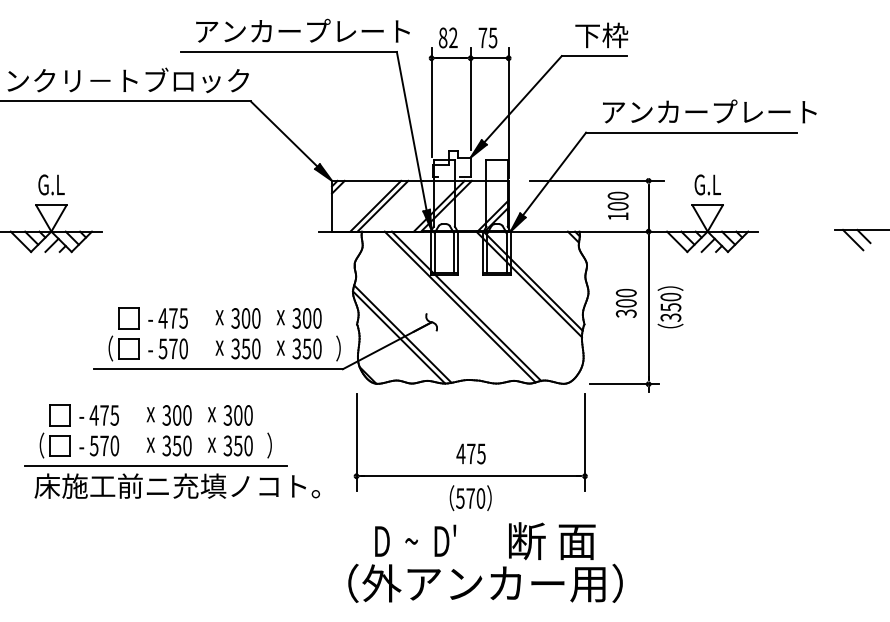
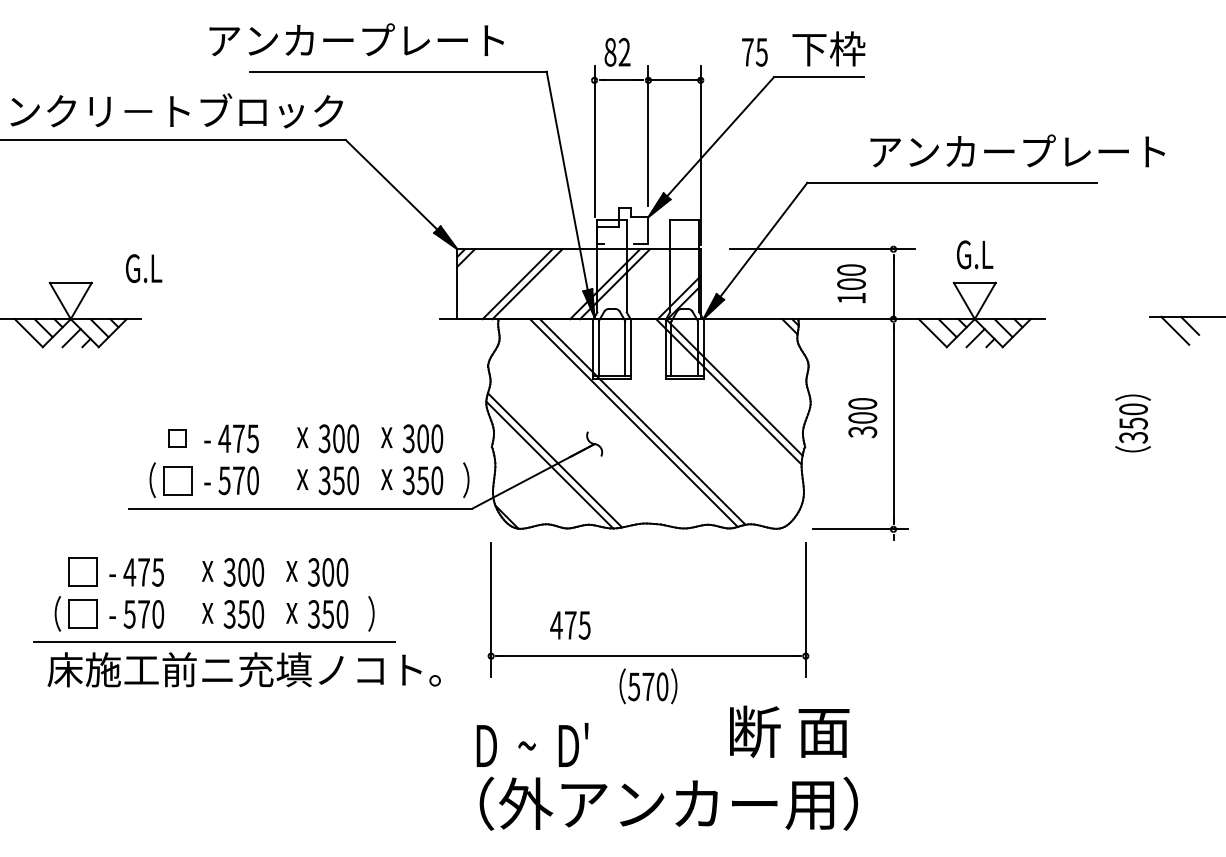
text: (302, 30) -> (356, 39), moved
text: (487, 37) -> (754, 51), moved
text: (709, 111) -> (1017, 150), moved
text: (51, 184) -> (143, 268), moved
text: (670, 307) -> (1133, 423), moved
part: (128, 318) -> (177, 438), size x0.6
text: (470, 453) -> (569, 624), moved
text: (415, 540) -> (532, 744), moved
text: (552, 541) -> (790, 732), moved

